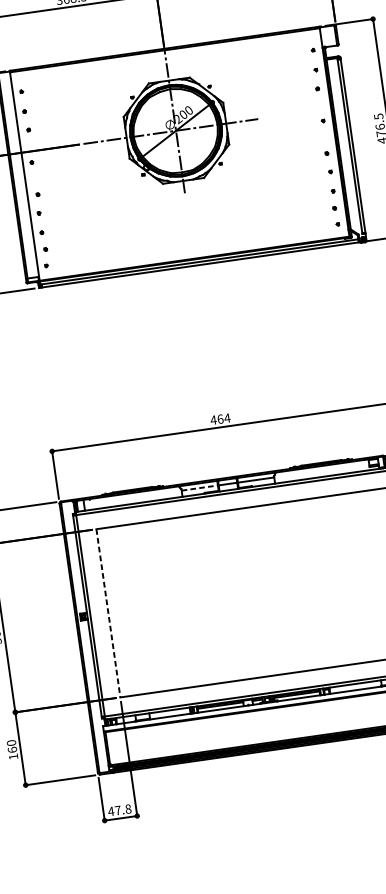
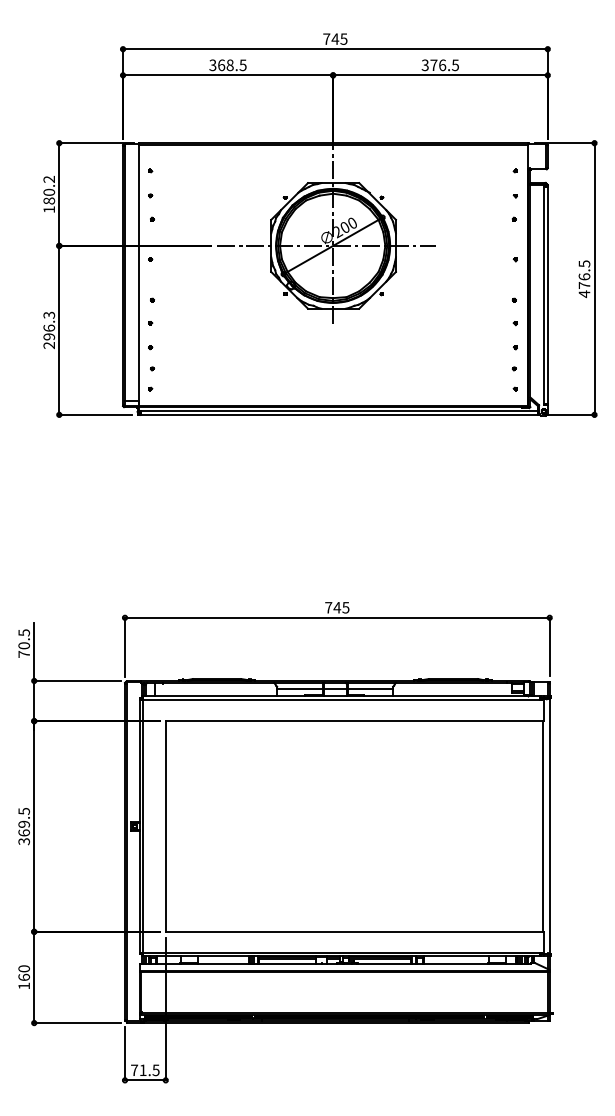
text: (219, 419) -> (336, 607), 464 -> 745
line: (199, 487) -> (299, 688), dashed -> solid
line: (108, 614) -> (165, 827), dashed -> solid
text: (119, 809) -> (144, 1069), 47.8 -> 71.5

